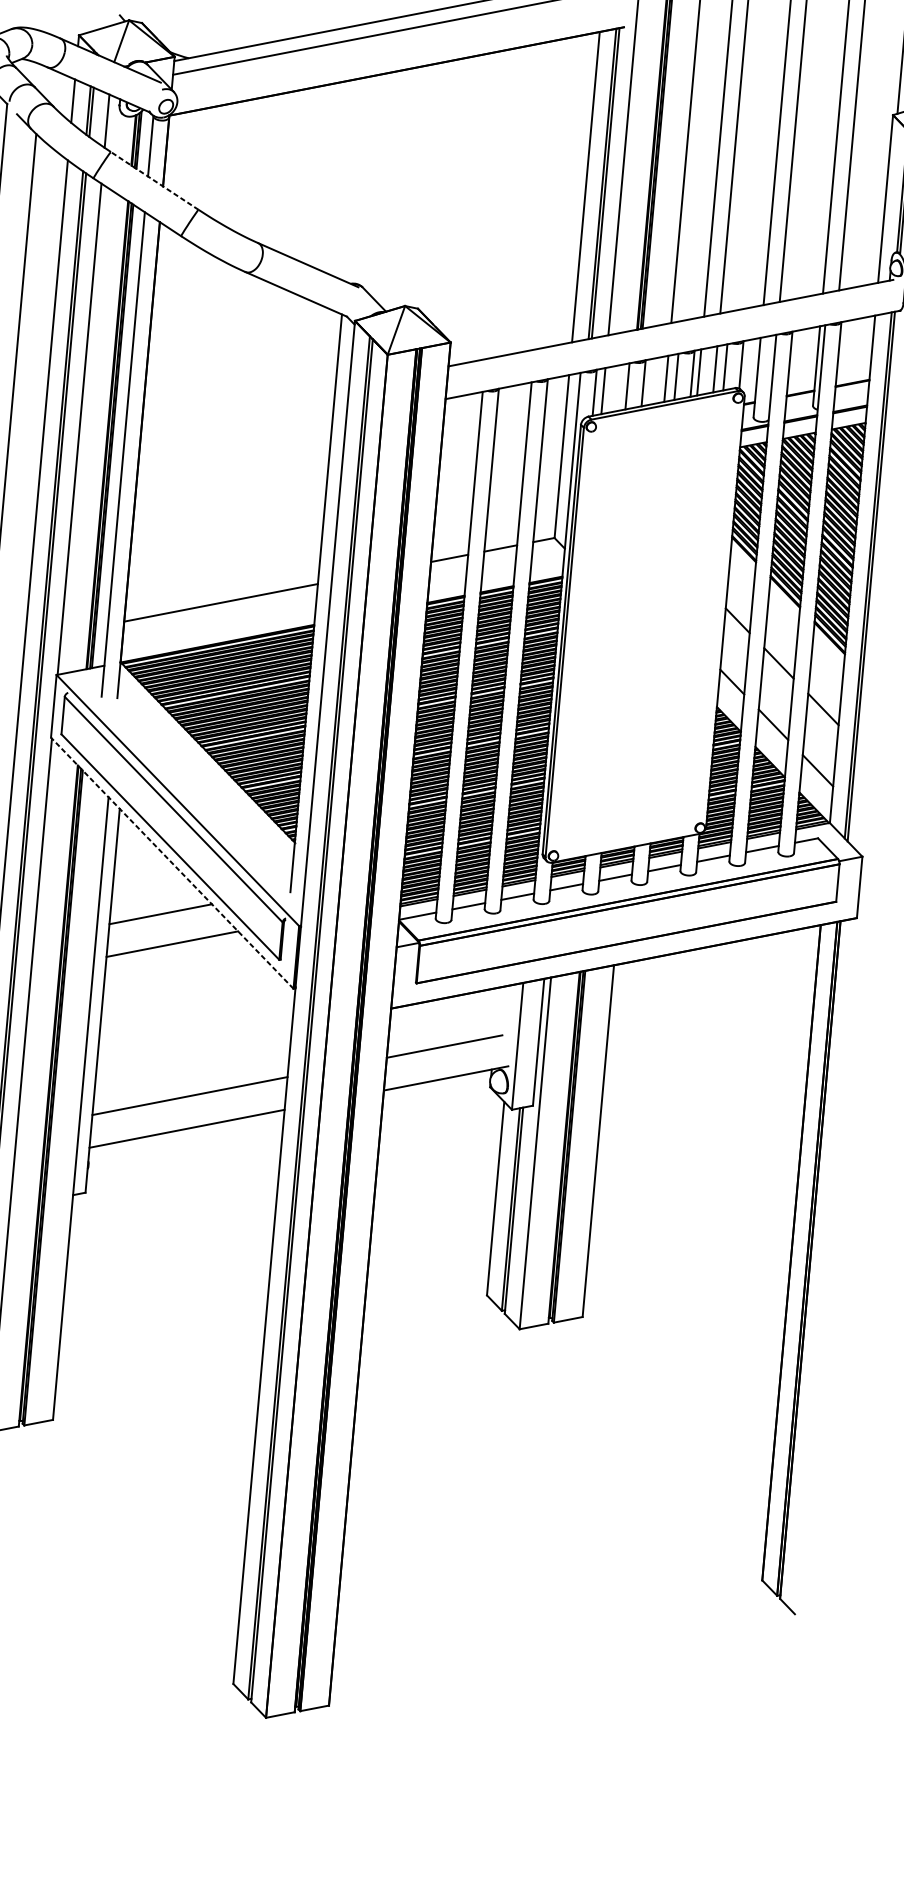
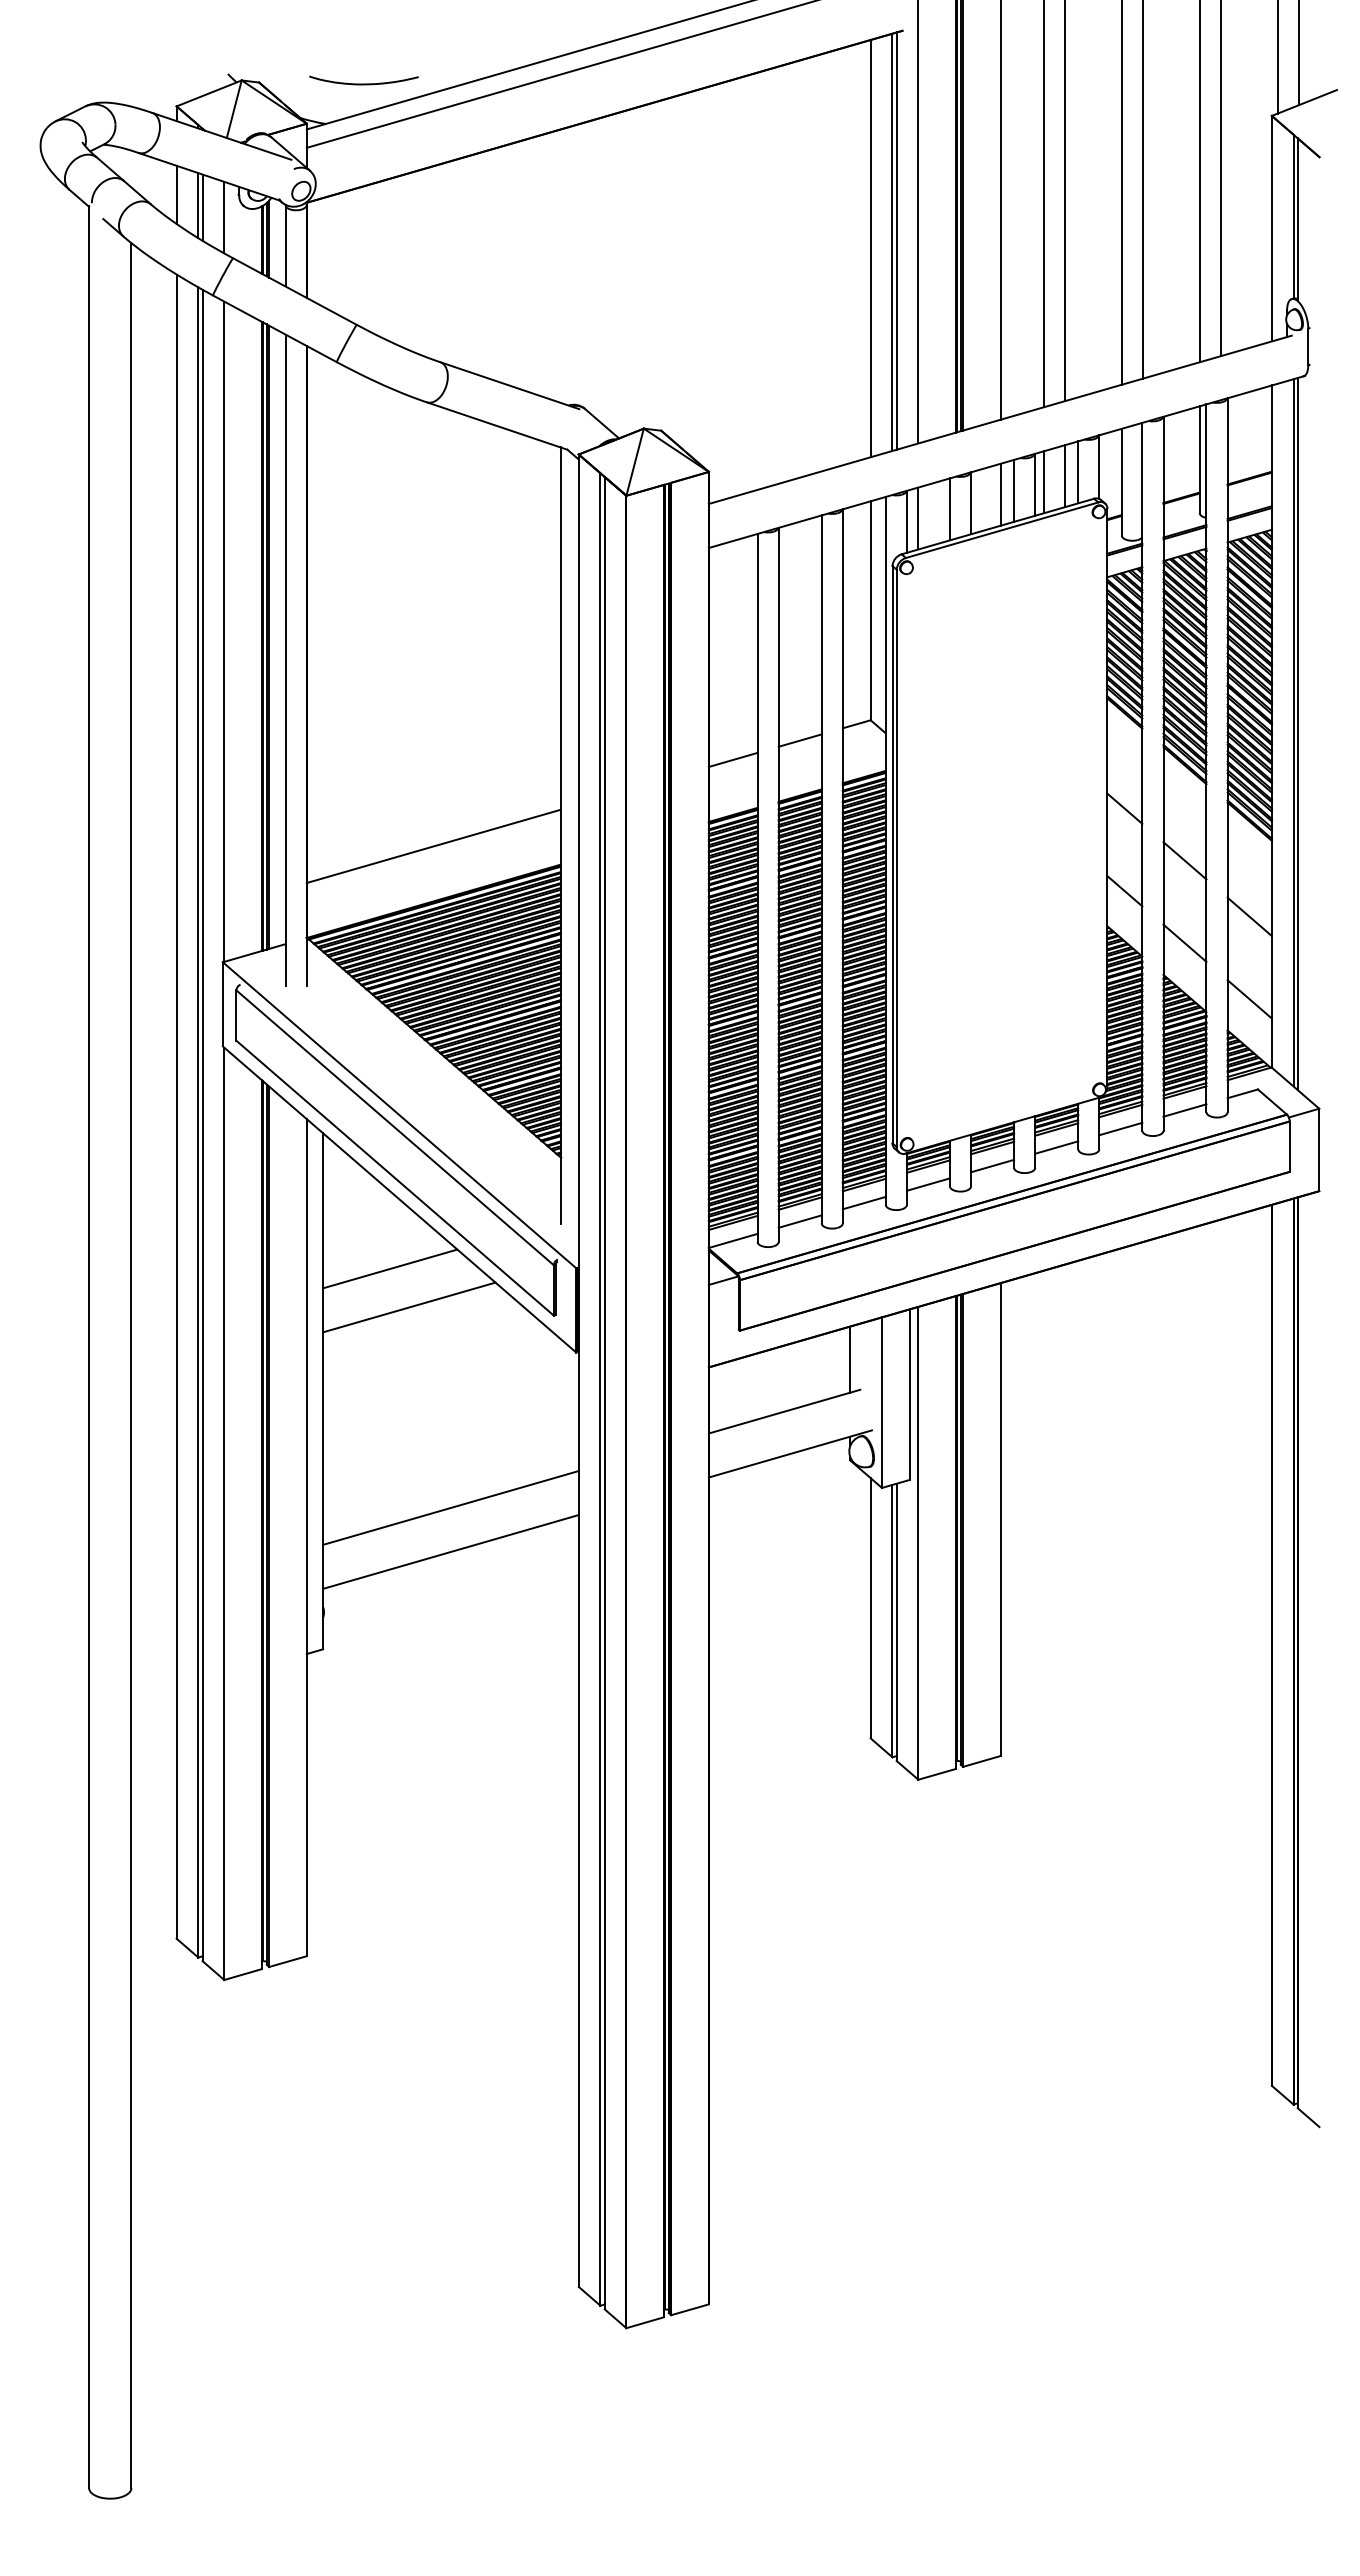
curve: (219, 30) -> (363, 83), added
line: (154, 180) -> (294, 291), dashed -> solid
line: (172, 863) -> (399, 1199), dashed -> solid
line: (497, 1012) -> (850, 1359), added

